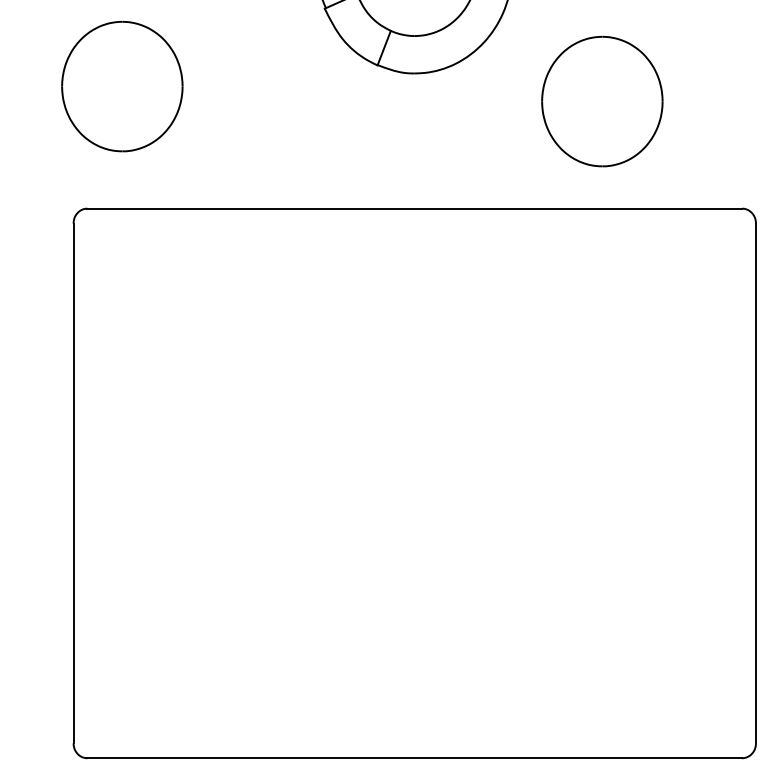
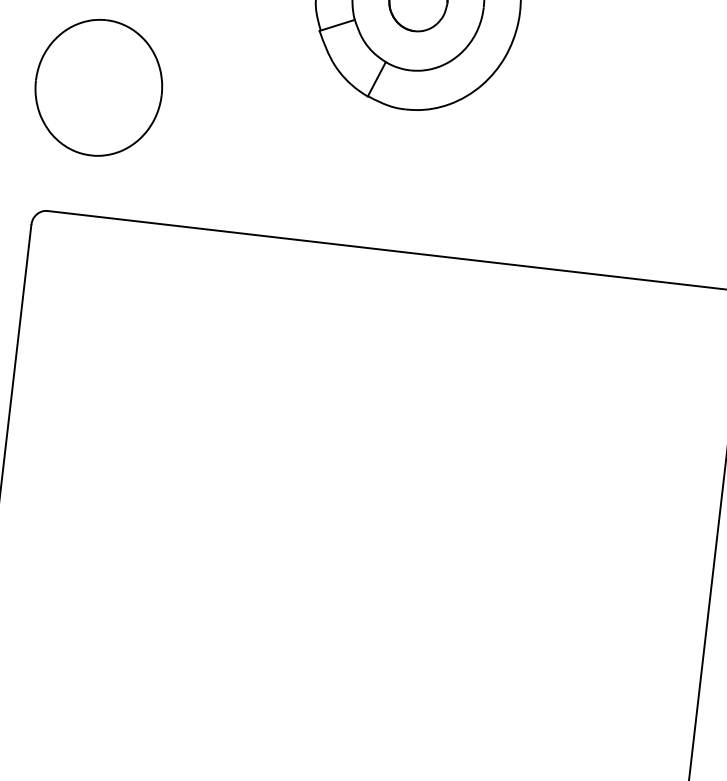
part: (602, 101) -> (598, 161), removed

